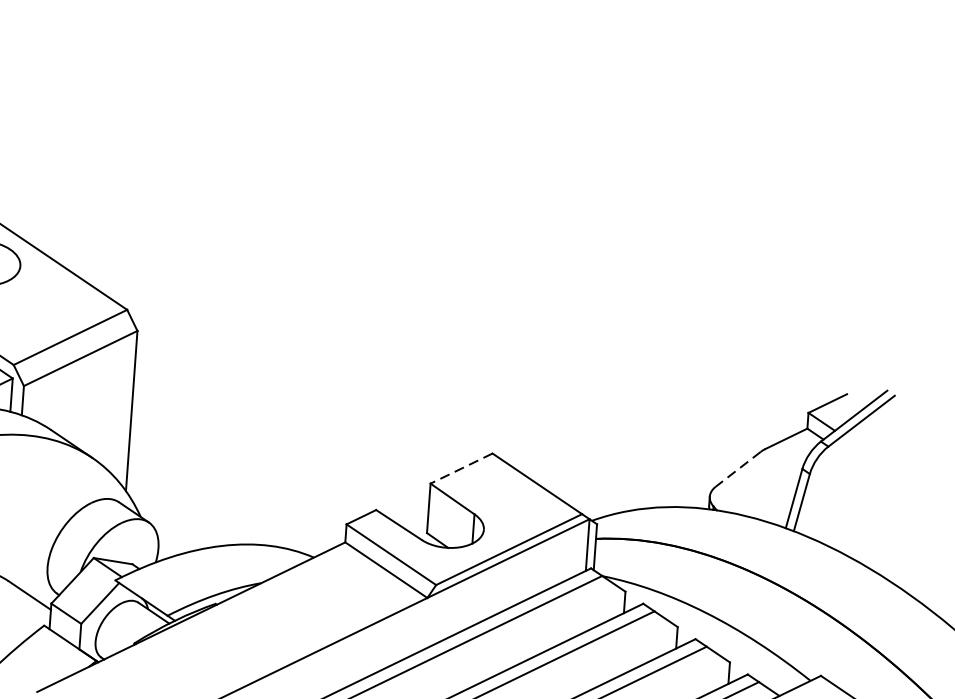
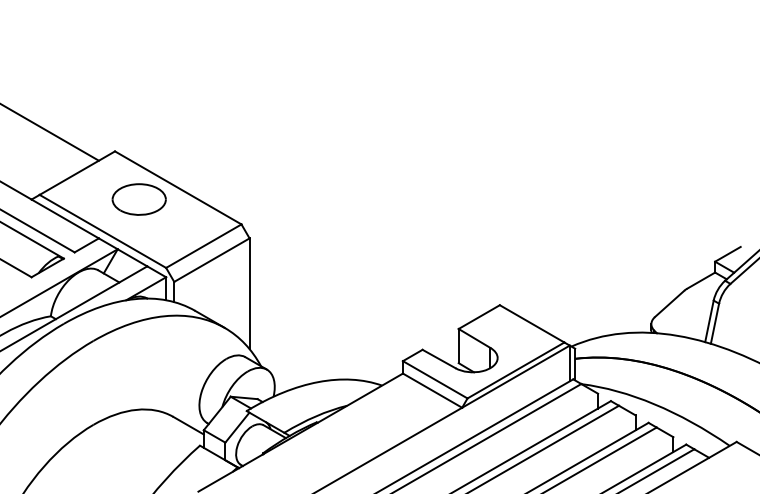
line: (738, 468) -> (669, 303), dashed -> solid
line: (461, 469) -> (479, 317), dashed -> solid

